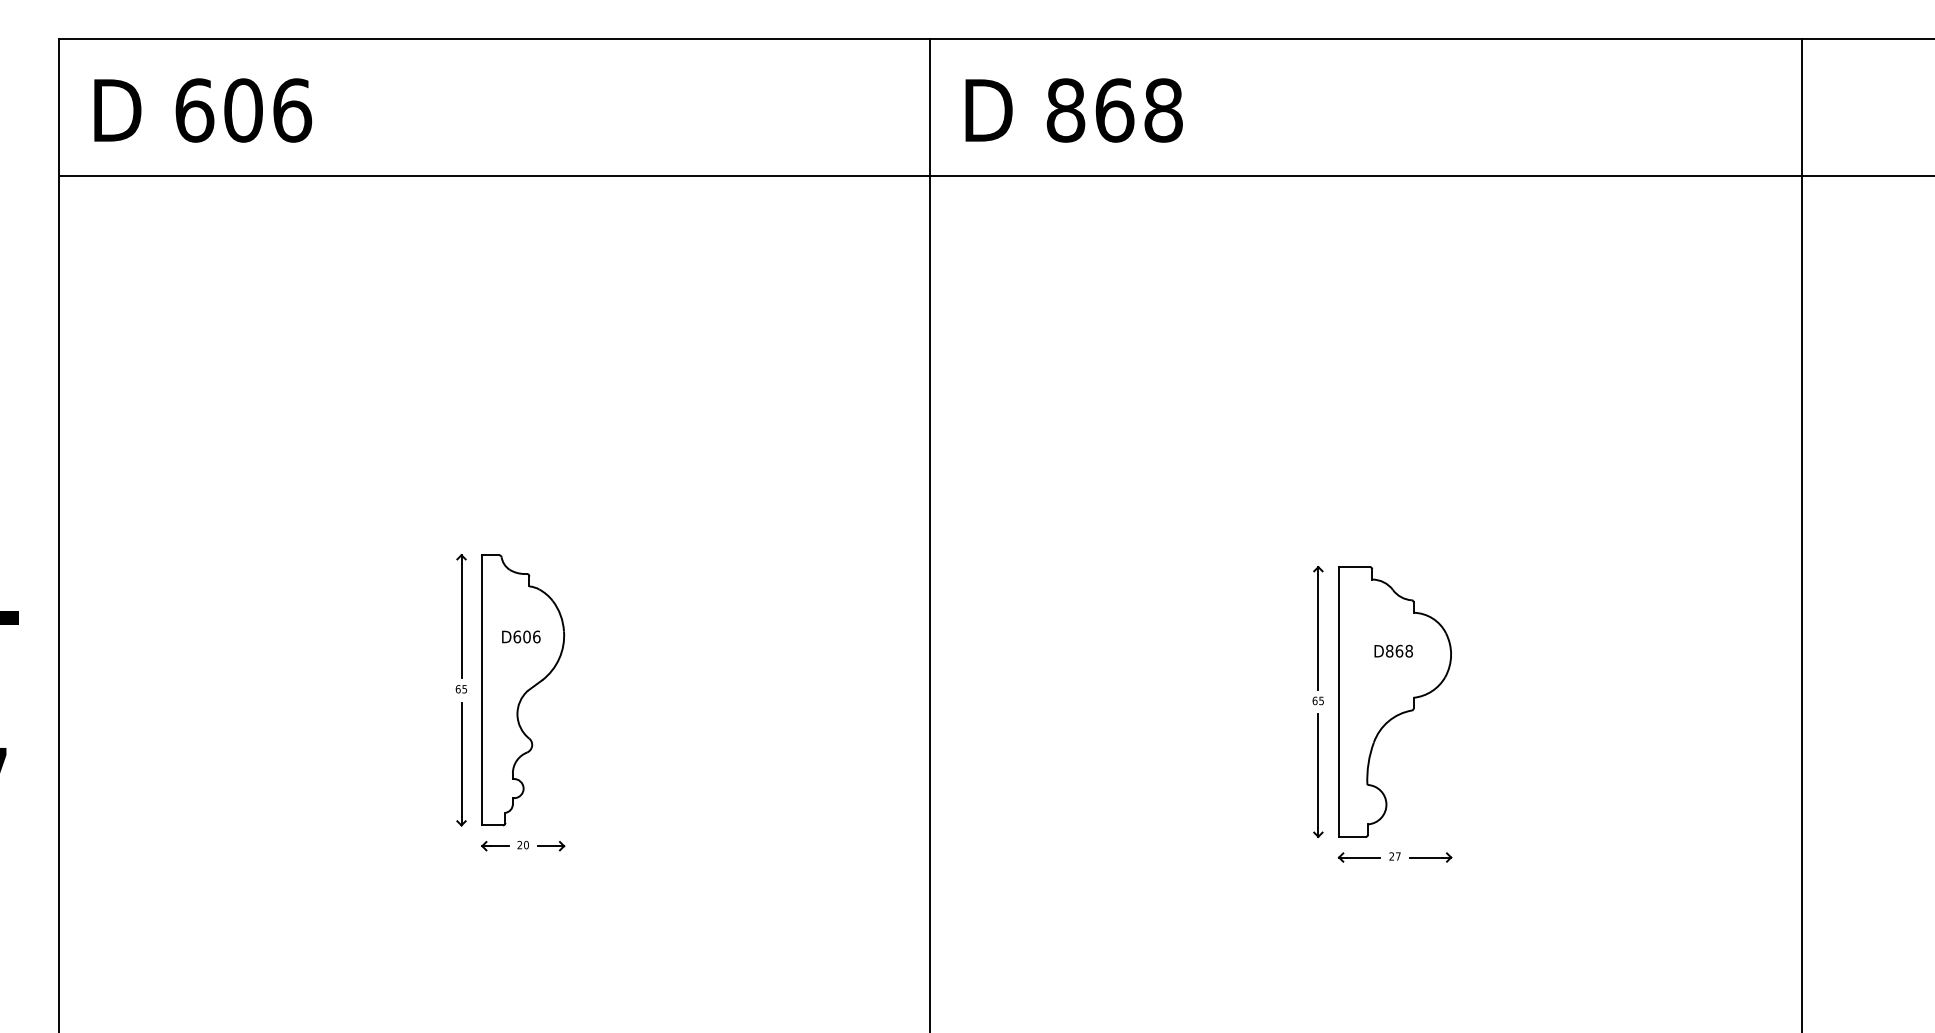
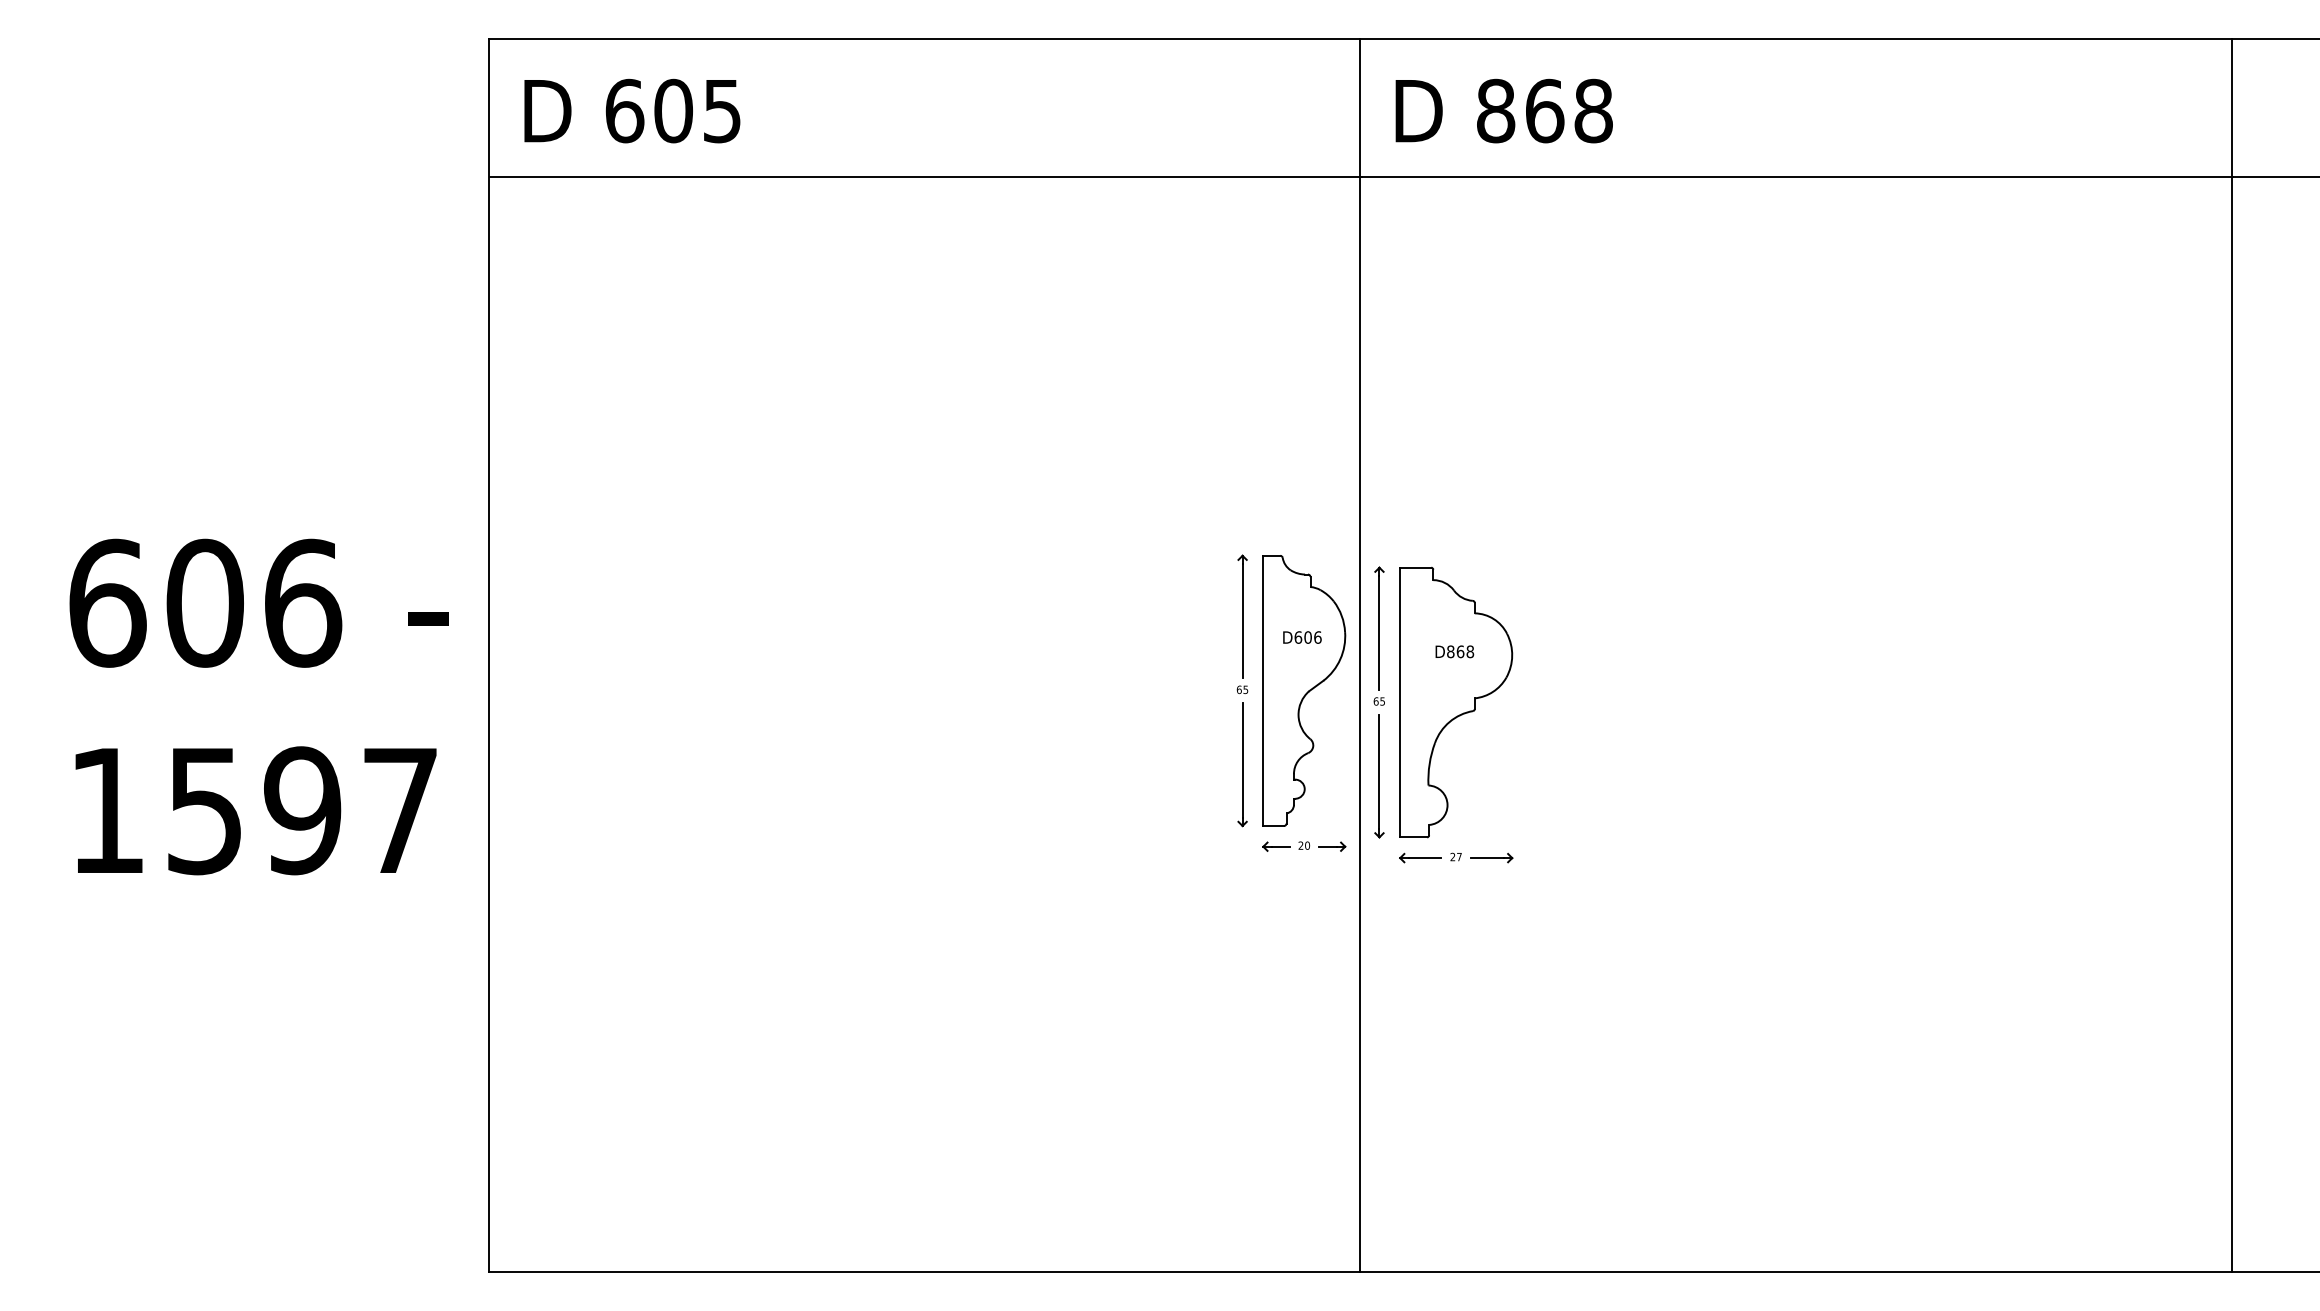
text: (292, 109) -> (722, 110), 606 -> 605
part: (510, 701) -> (1291, 702), moved
part: (1382, 713) -> (1443, 714), moved

